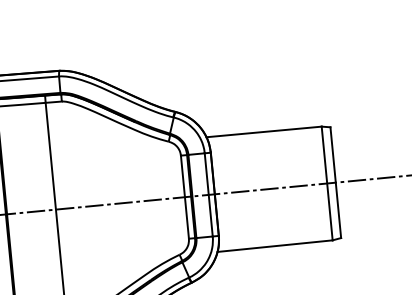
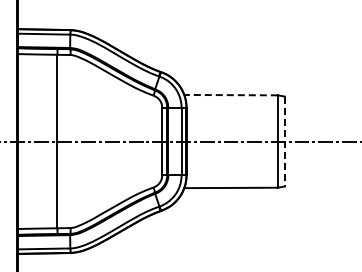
line: (264, 132) -> (231, 95), solid -> dashed
line: (335, 182) -> (284, 141), solid -> dashed

